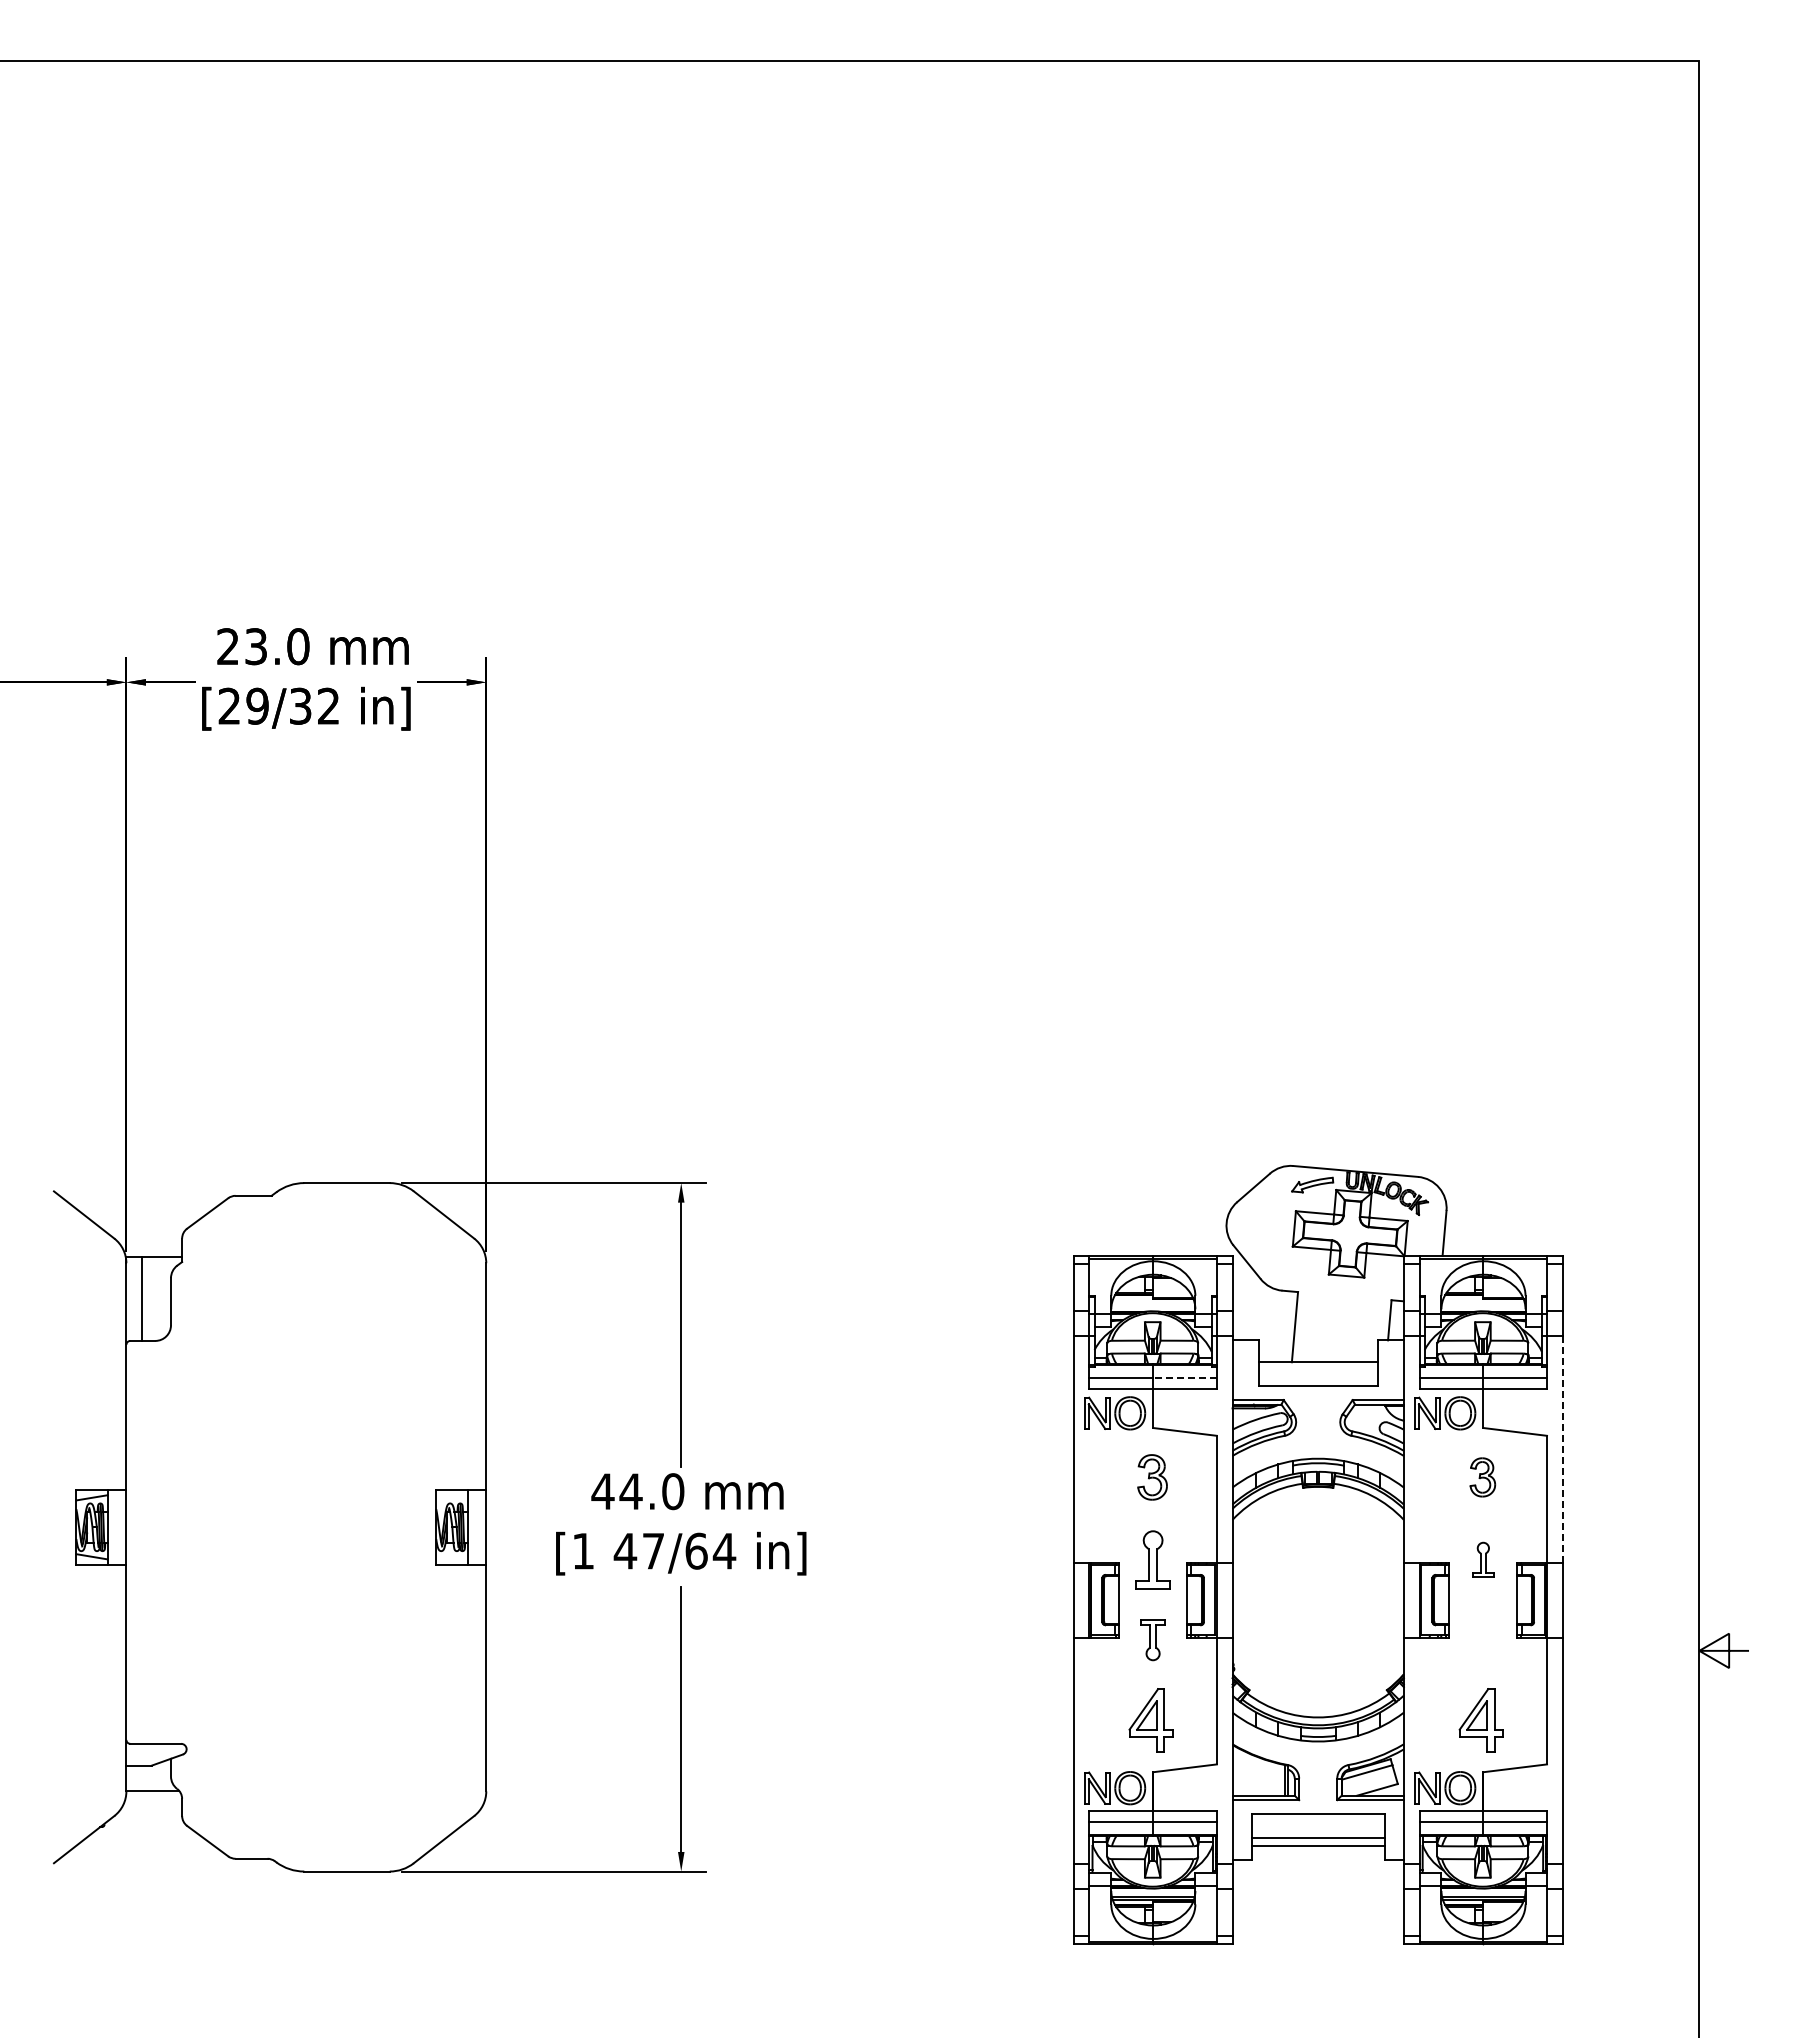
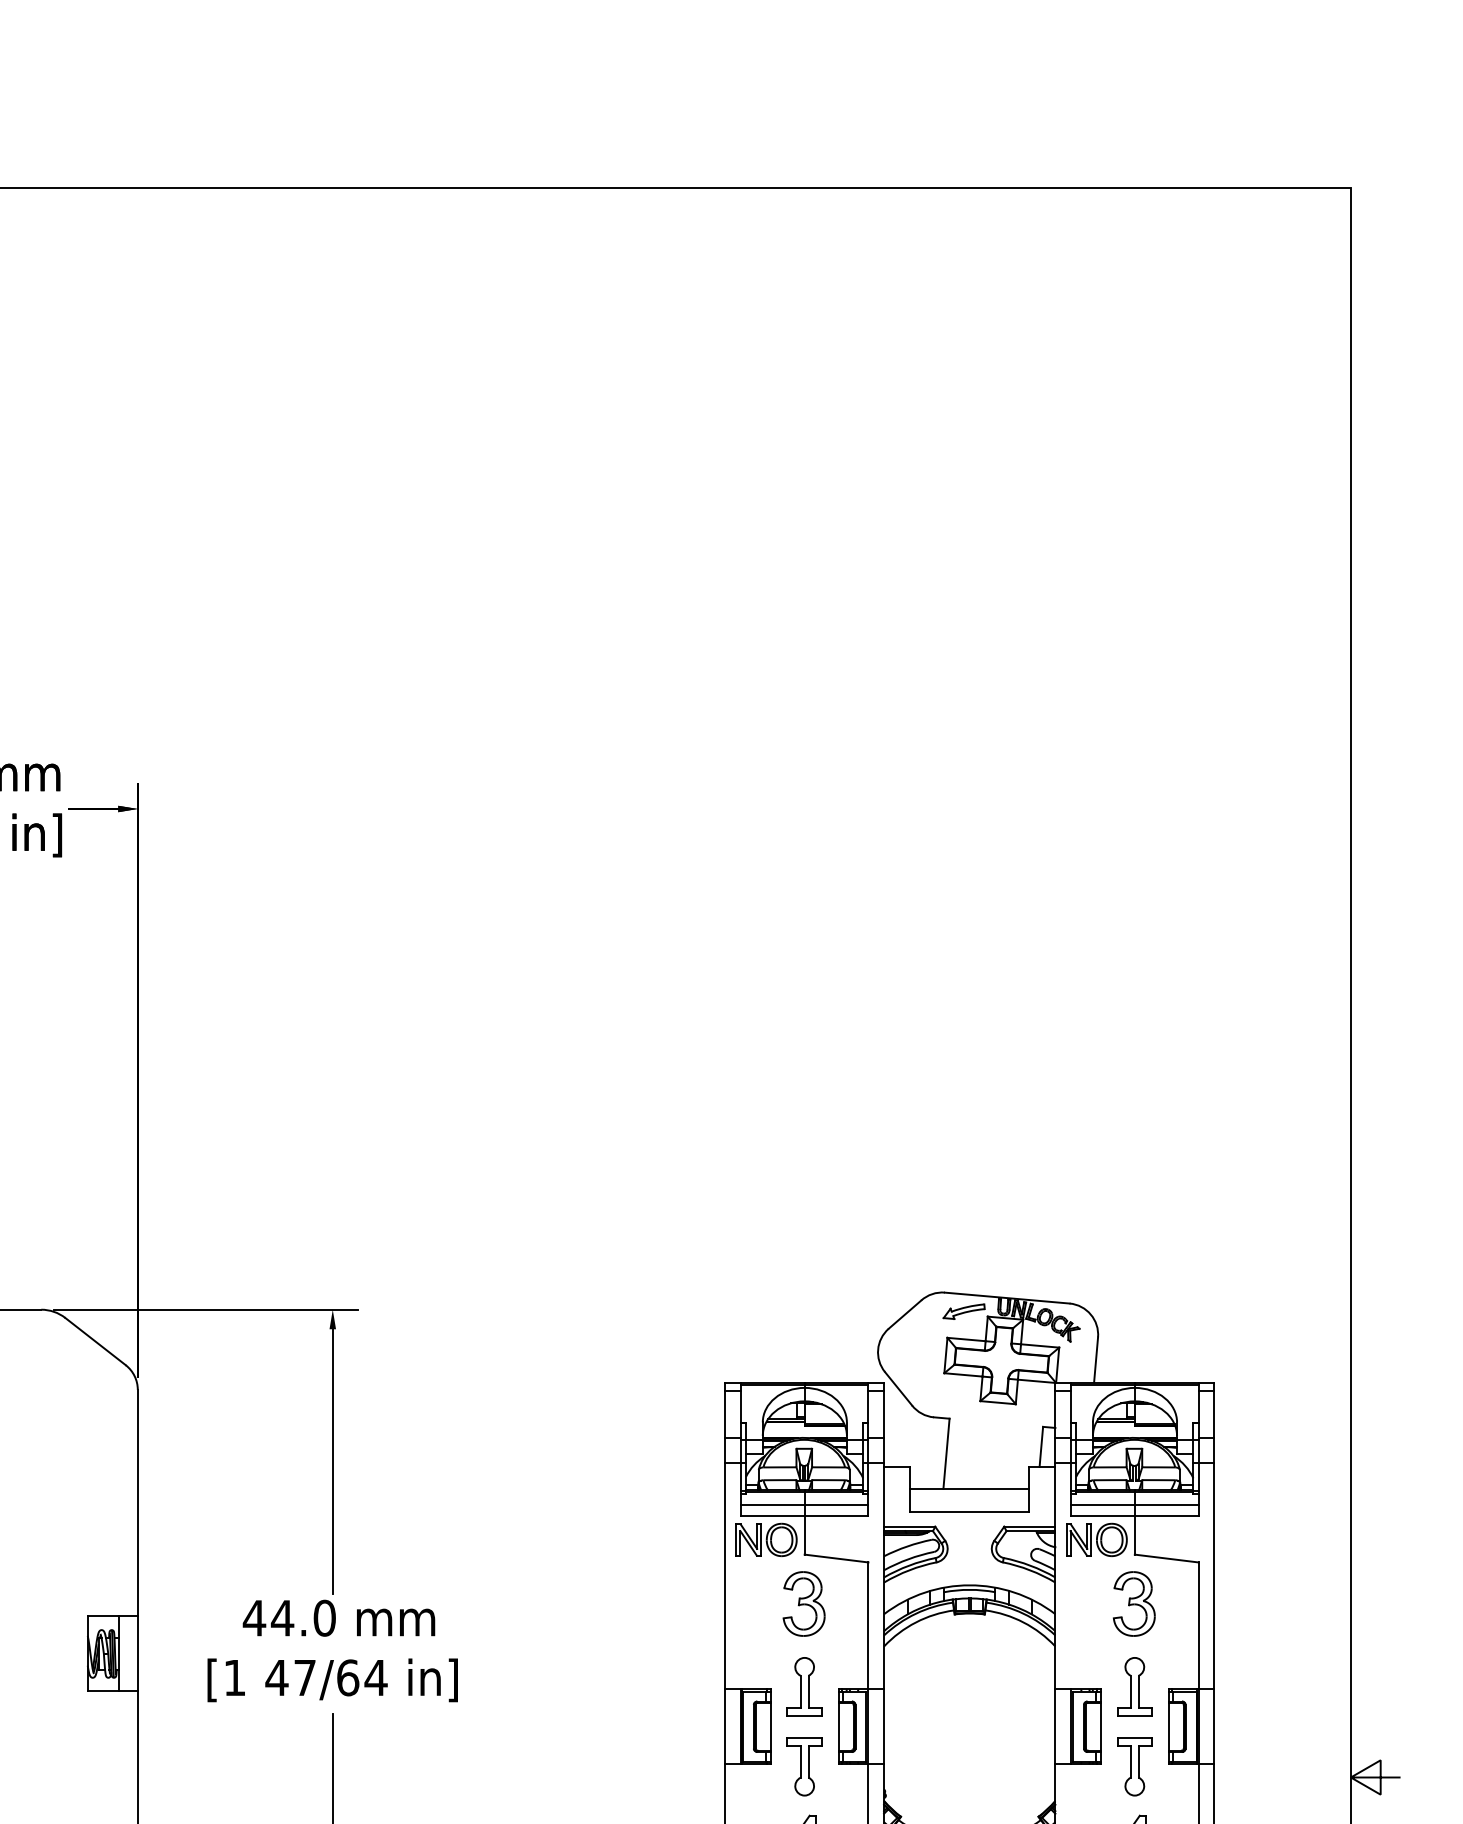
line: (1185, 1378) -> (837, 1505), dashed -> solid
line: (1562, 1448) -> (1214, 1575), dashed -> solid
part: (1152, 1477) -> (804, 1604), size x1.43
part: (1482, 1477) -> (1134, 1604), size x1.67
part: (1483, 1559) -> (1135, 1686), size x1.67
part: (1152, 1639) -> (804, 1766), size x1.43
part: (1483, 1639) -> (1135, 1766), added

